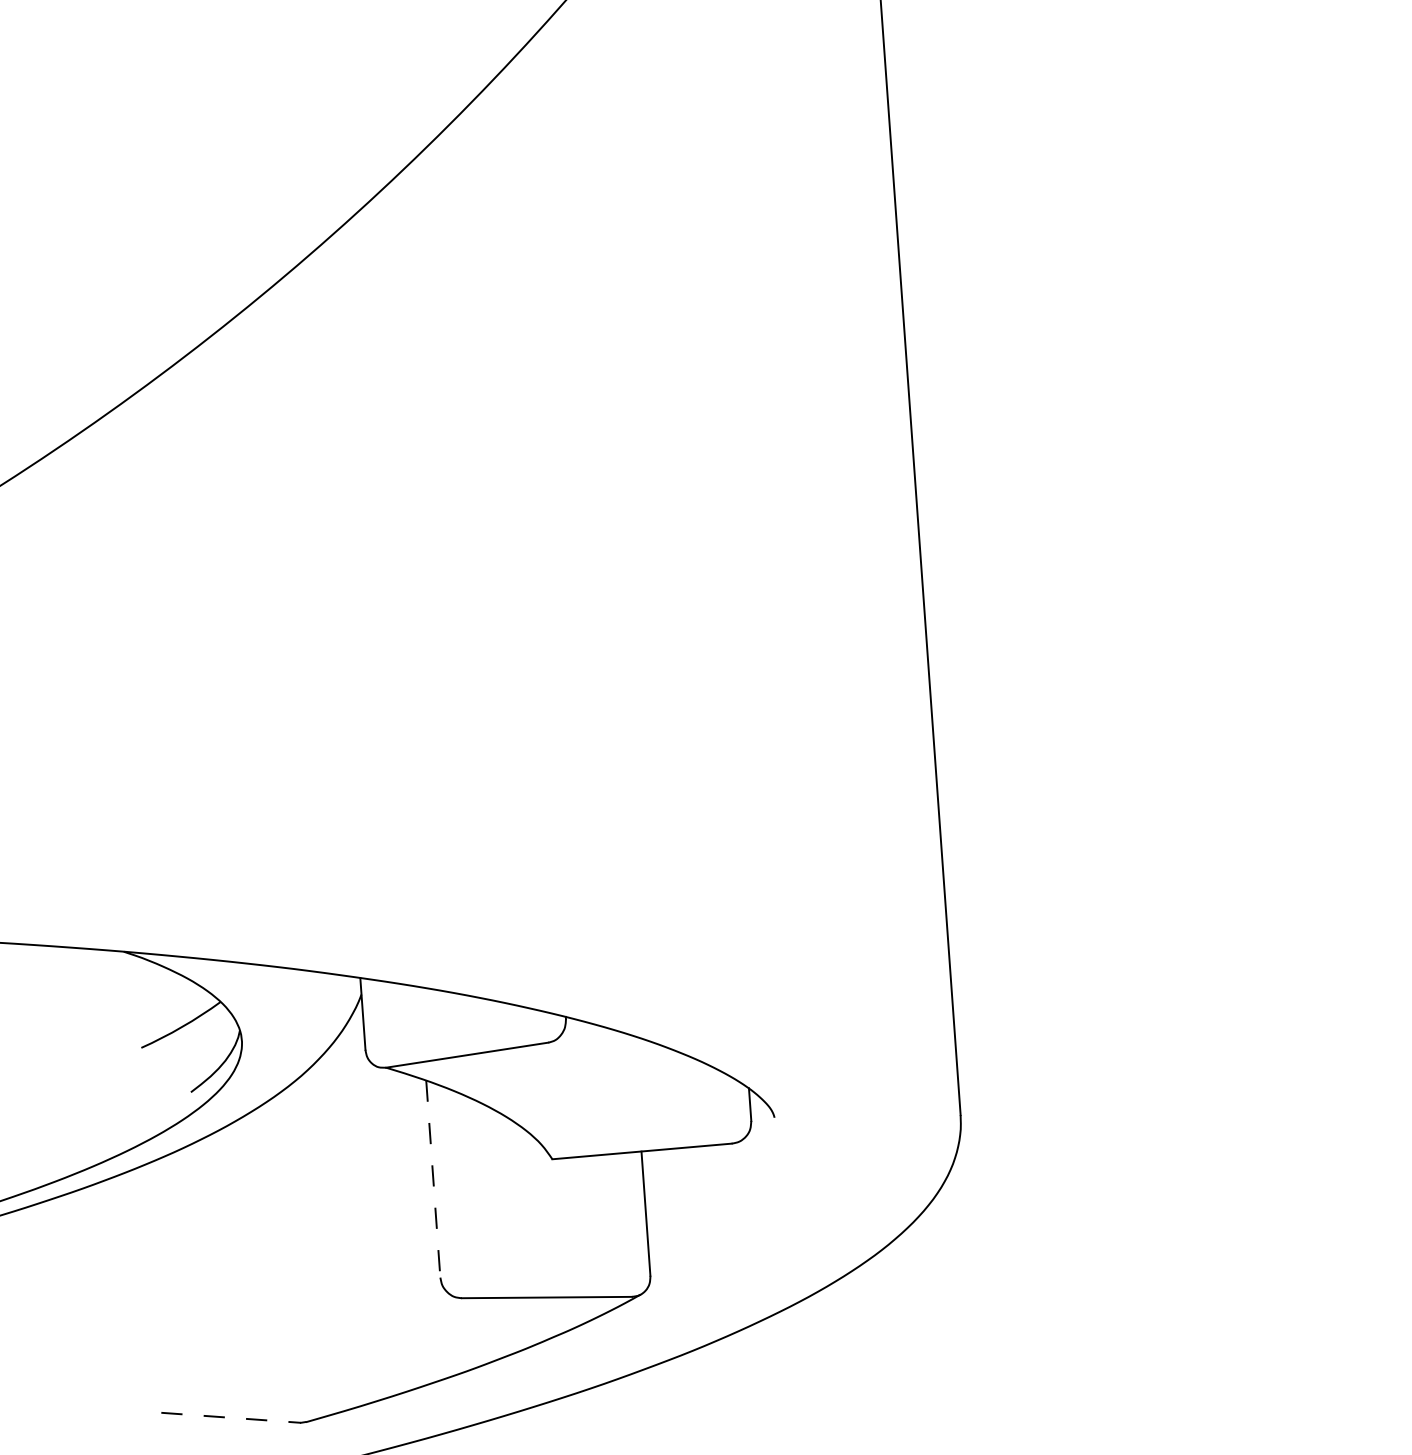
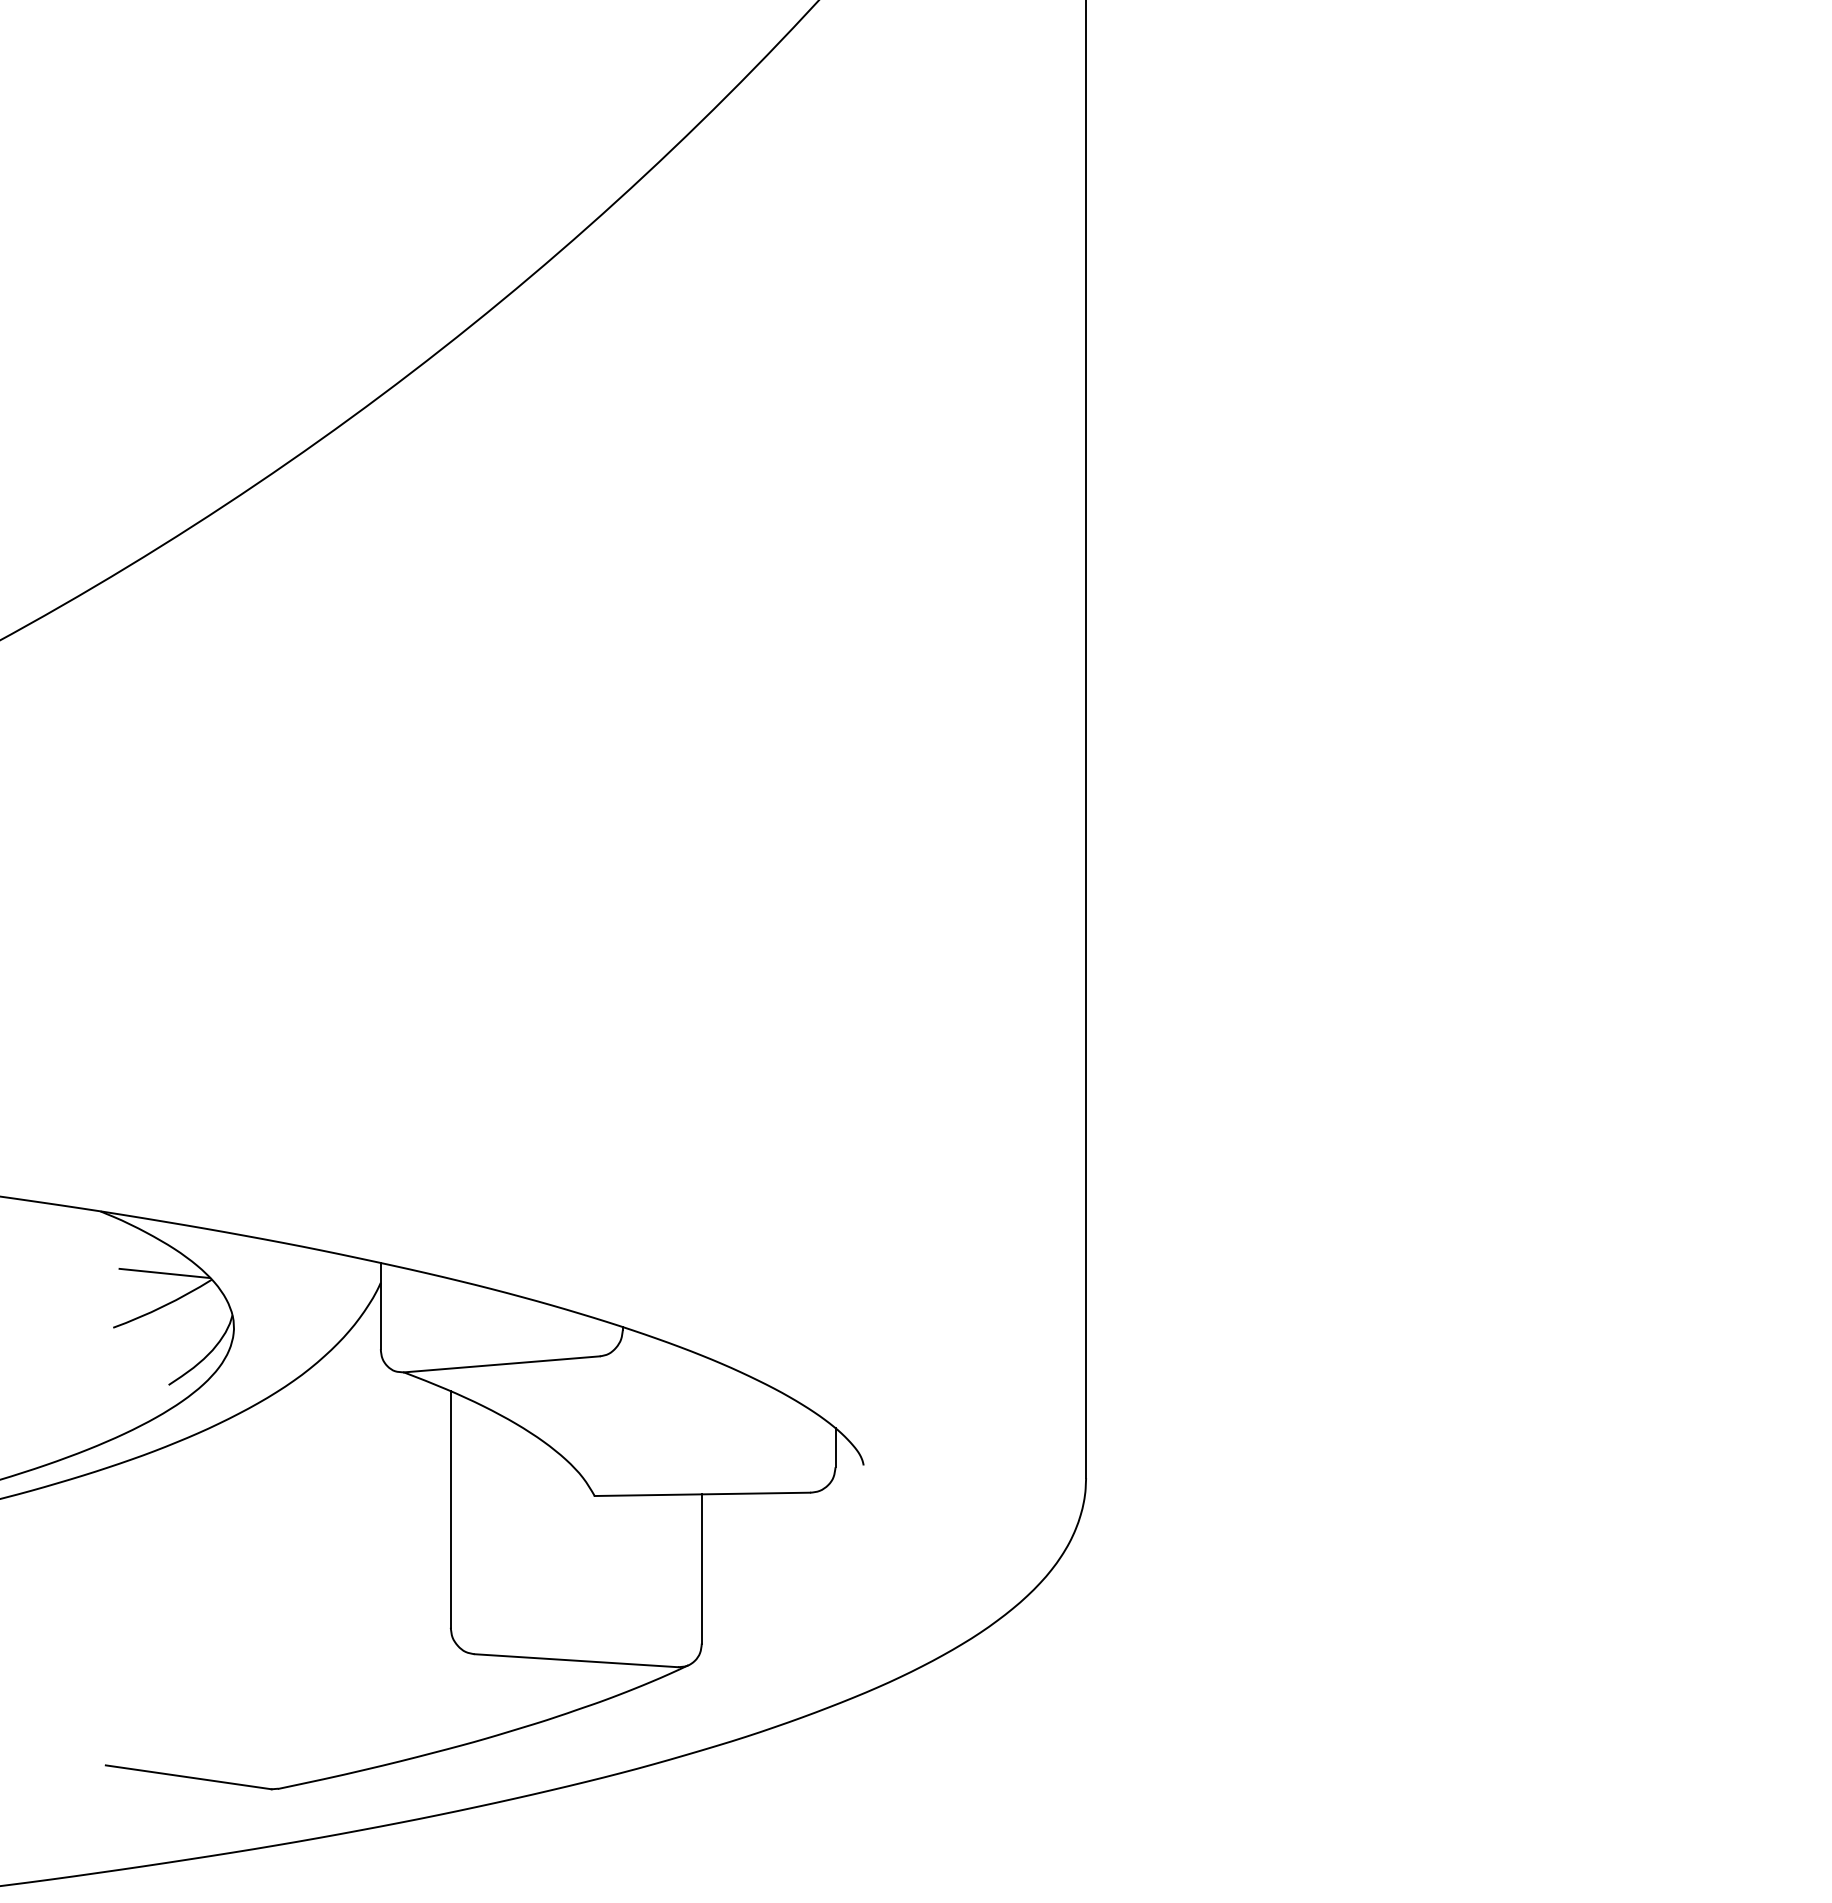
line: (180, 999) -> (164, 1273), added
line: (433, 1179) -> (450, 1509), dashed -> solid
line: (230, 1417) -> (188, 1777), dashed -> solid

